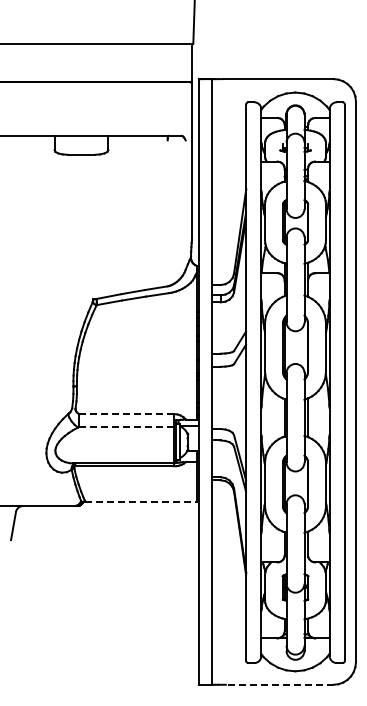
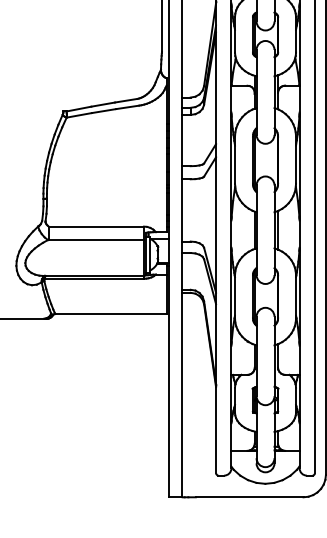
line: (126, 414) -> (96, 227), dashed -> solid
line: (126, 427) -> (96, 240), dashed -> solid
line: (140, 501) -> (110, 314), dashed -> solid
line: (279, 684) -> (249, 497), dashed -> solid

